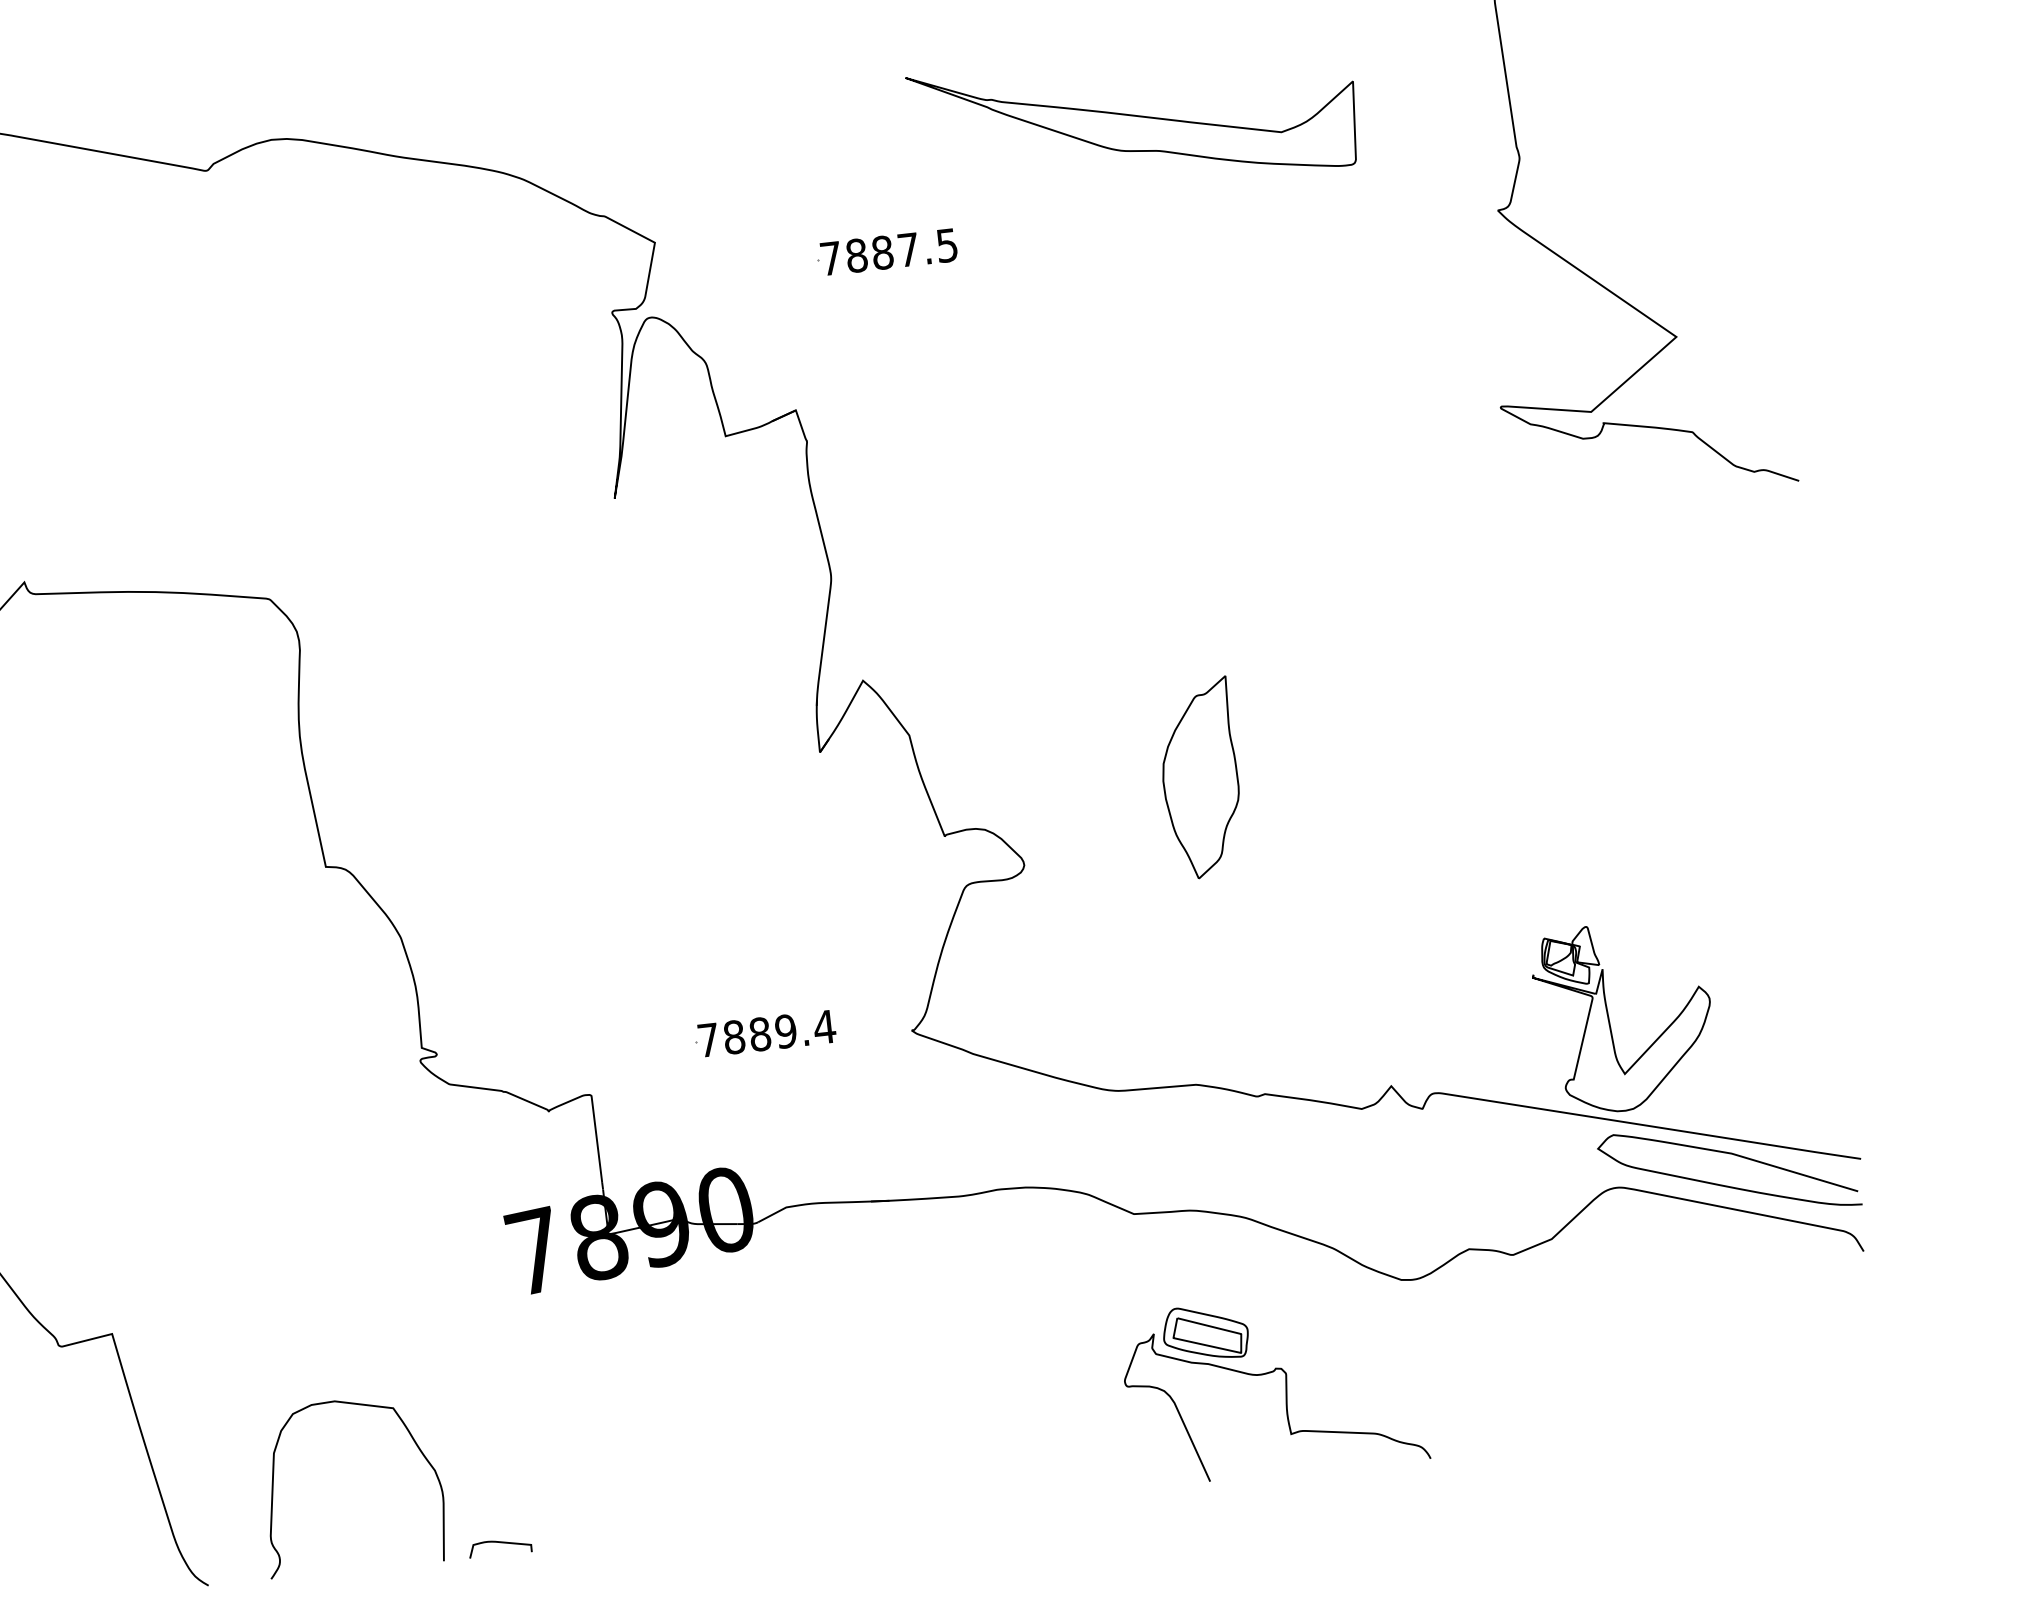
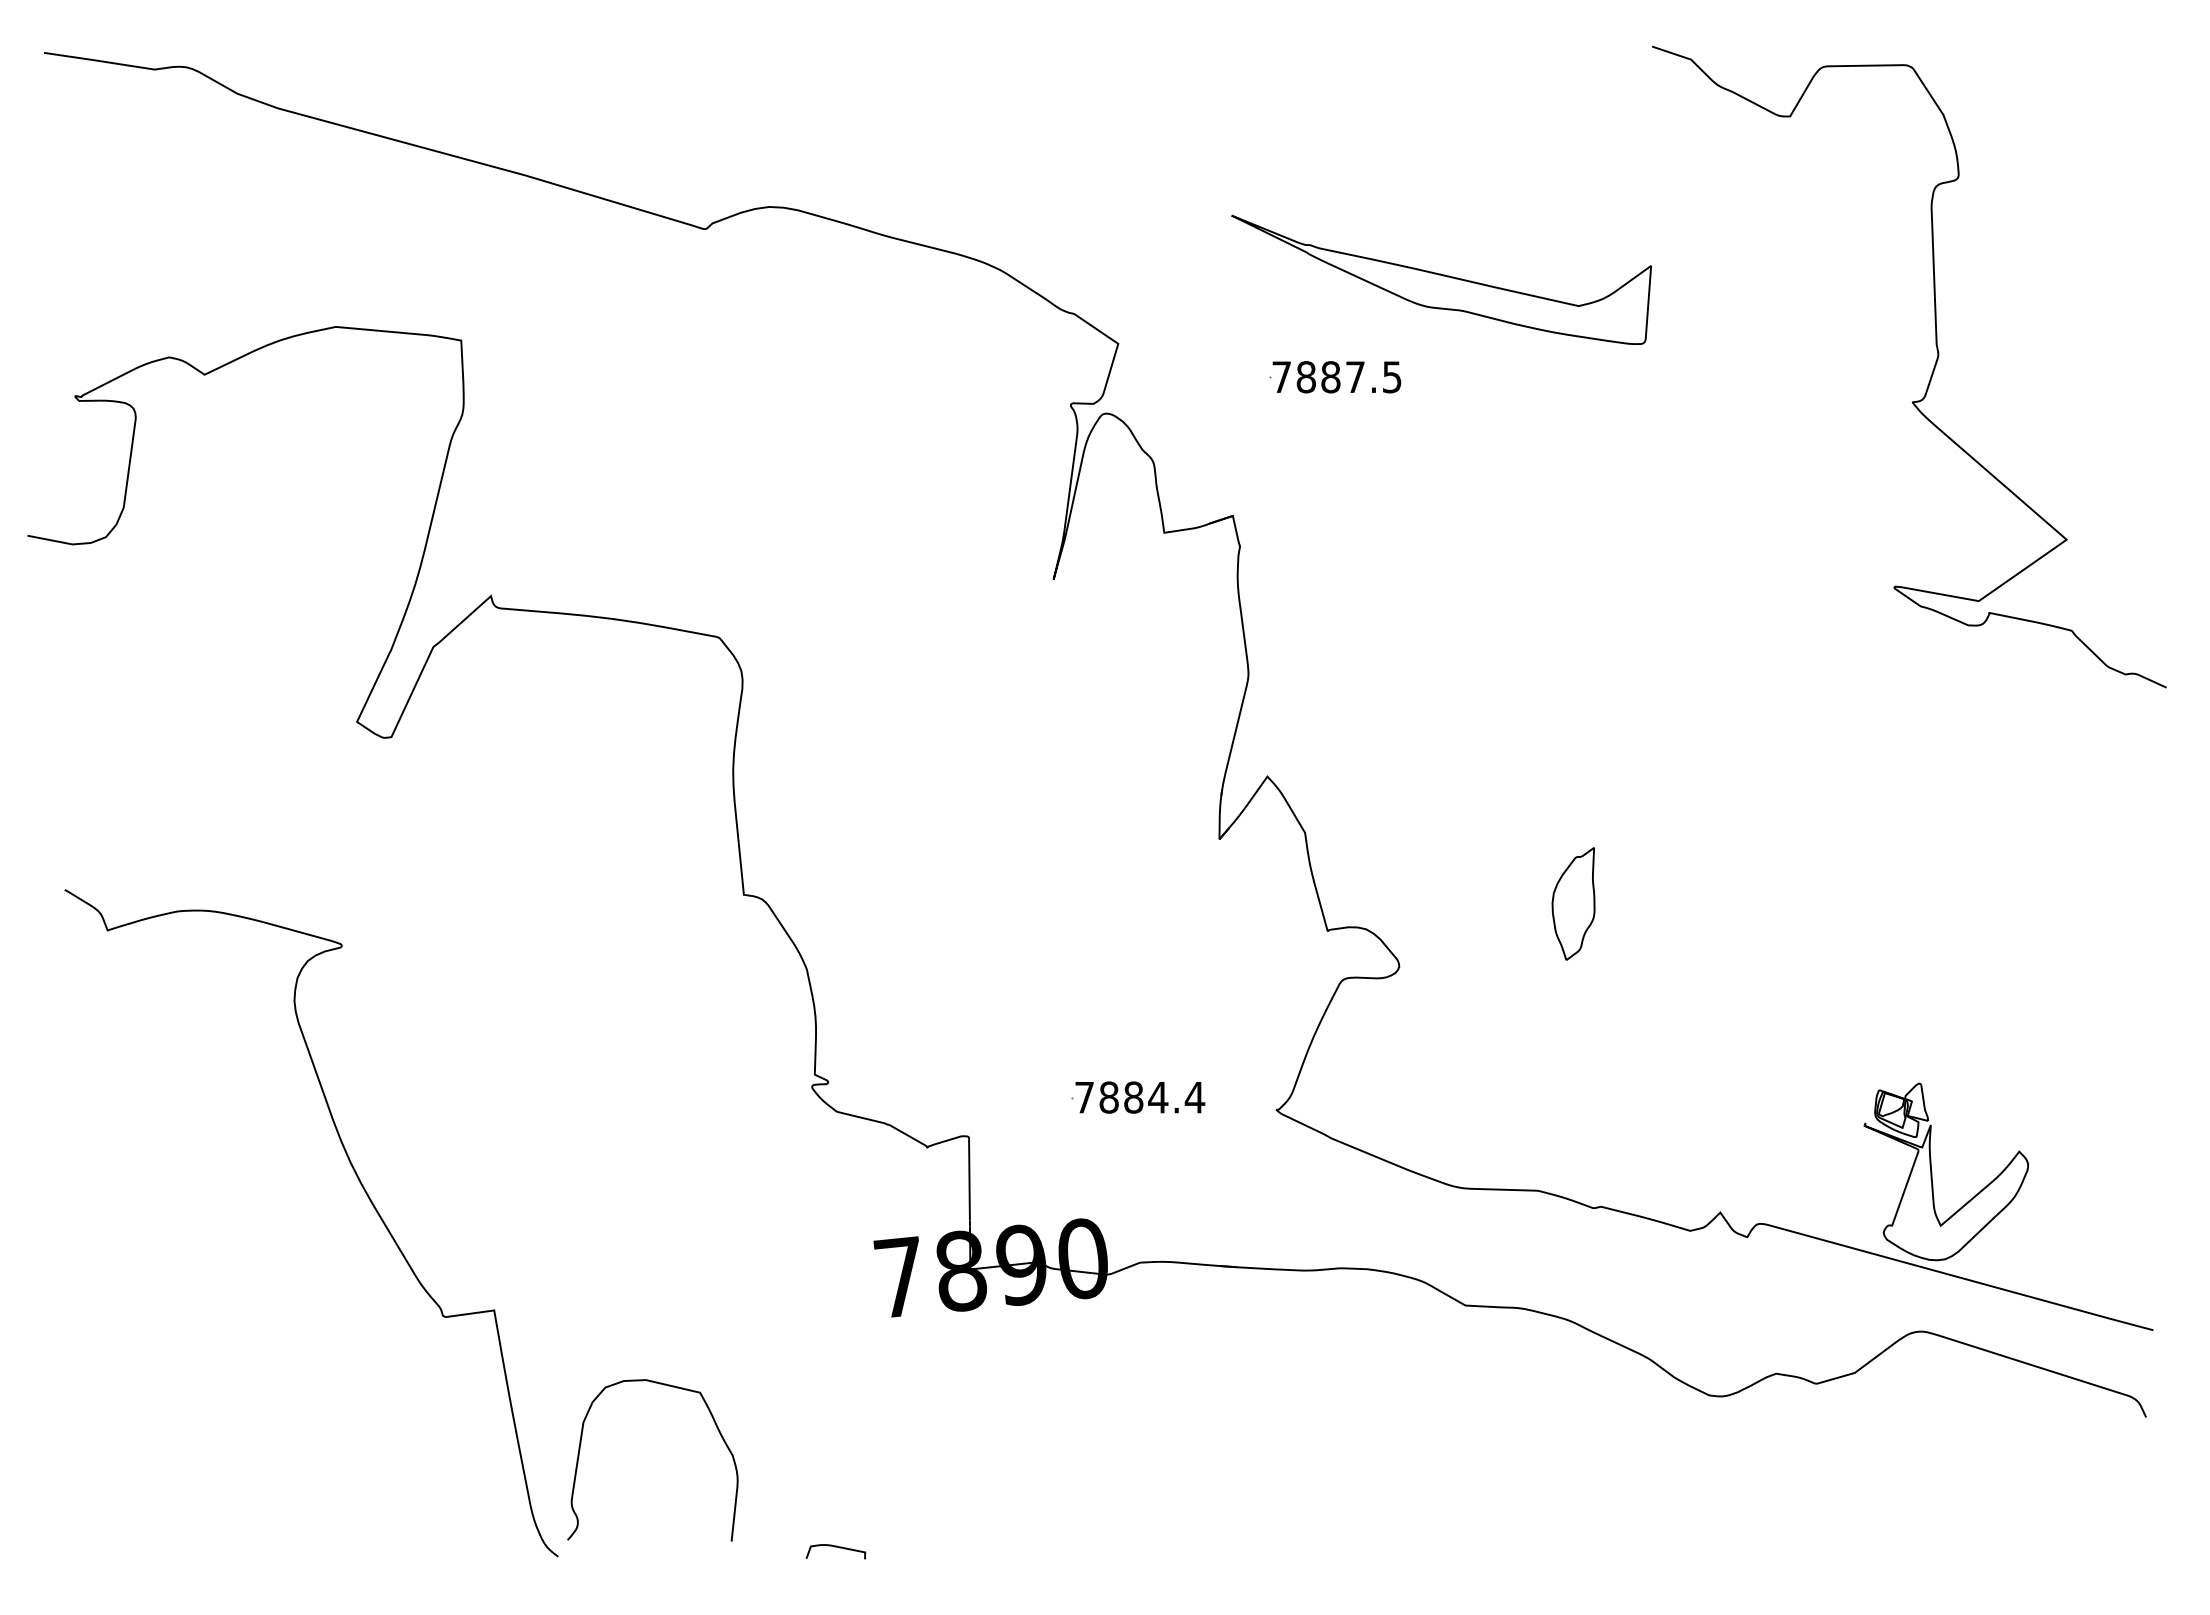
part: (1133, 120) -> (1441, 279), moved
part: (1200, 778) -> (1573, 903), size x0.6
text: (786, 1031) -> (1158, 1097), 7889.4 -> 7884.4
curve: (1725, 1185) -> (2023, 1340), removed
part: (1285, 1384) -> (1589, 1481), removed
curve: (414, 1442) -> (716, 1427), moved

